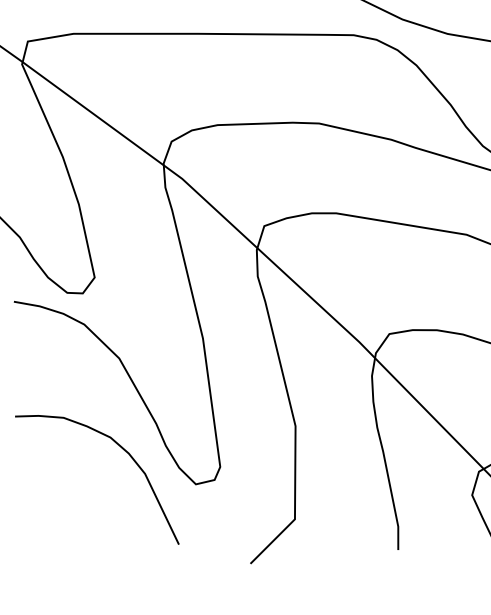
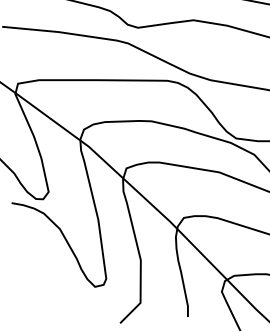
curve: (122, 450) -> (61, 271), removed

